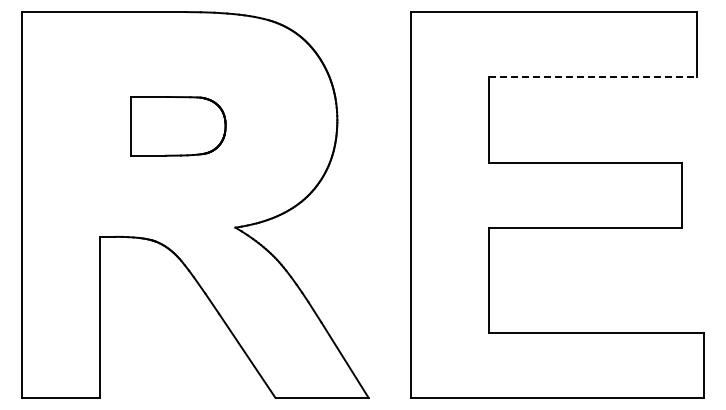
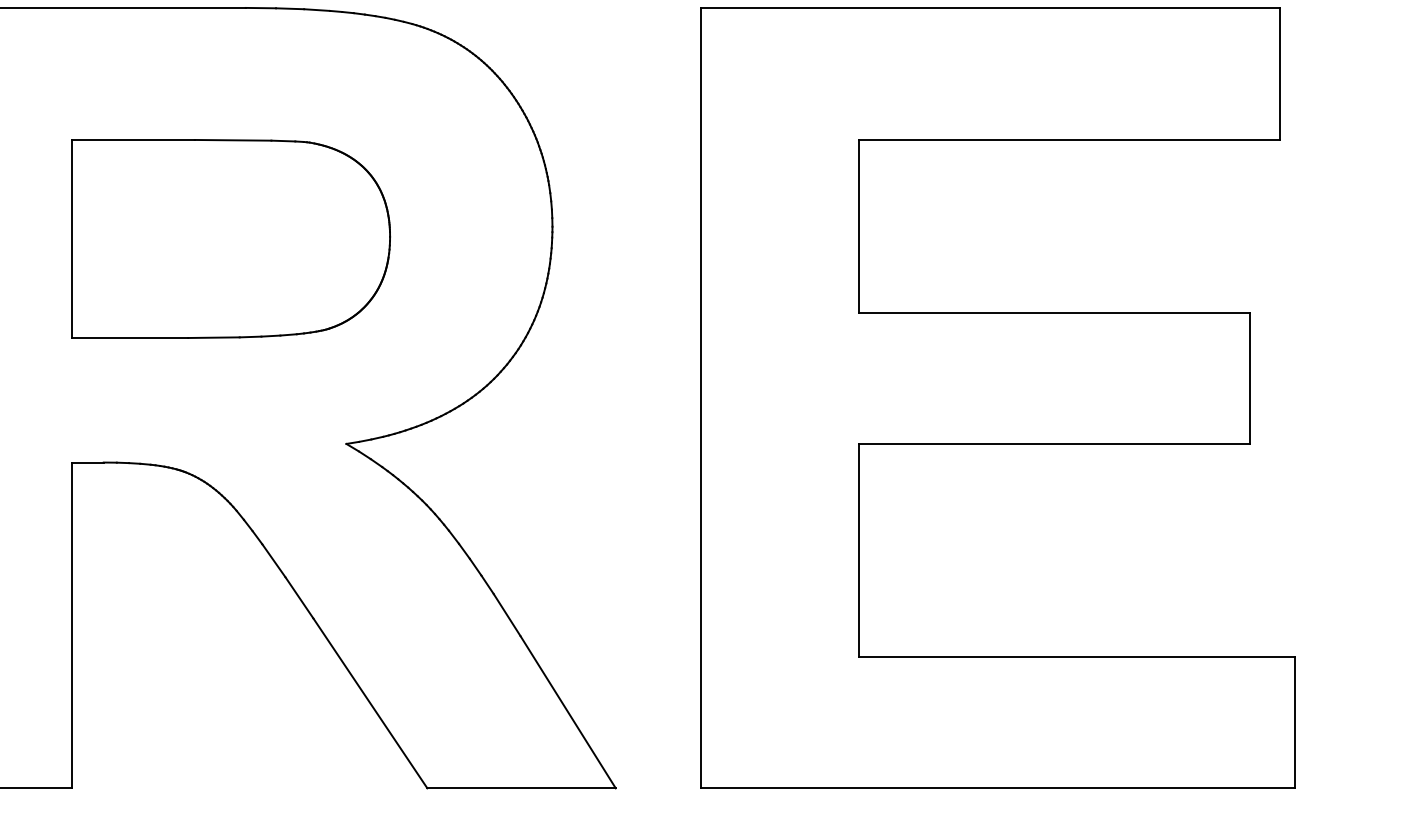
line: (593, 77) -> (1070, 140), dashed -> solid
part: (178, 126) -> (231, 239), size x1.67

